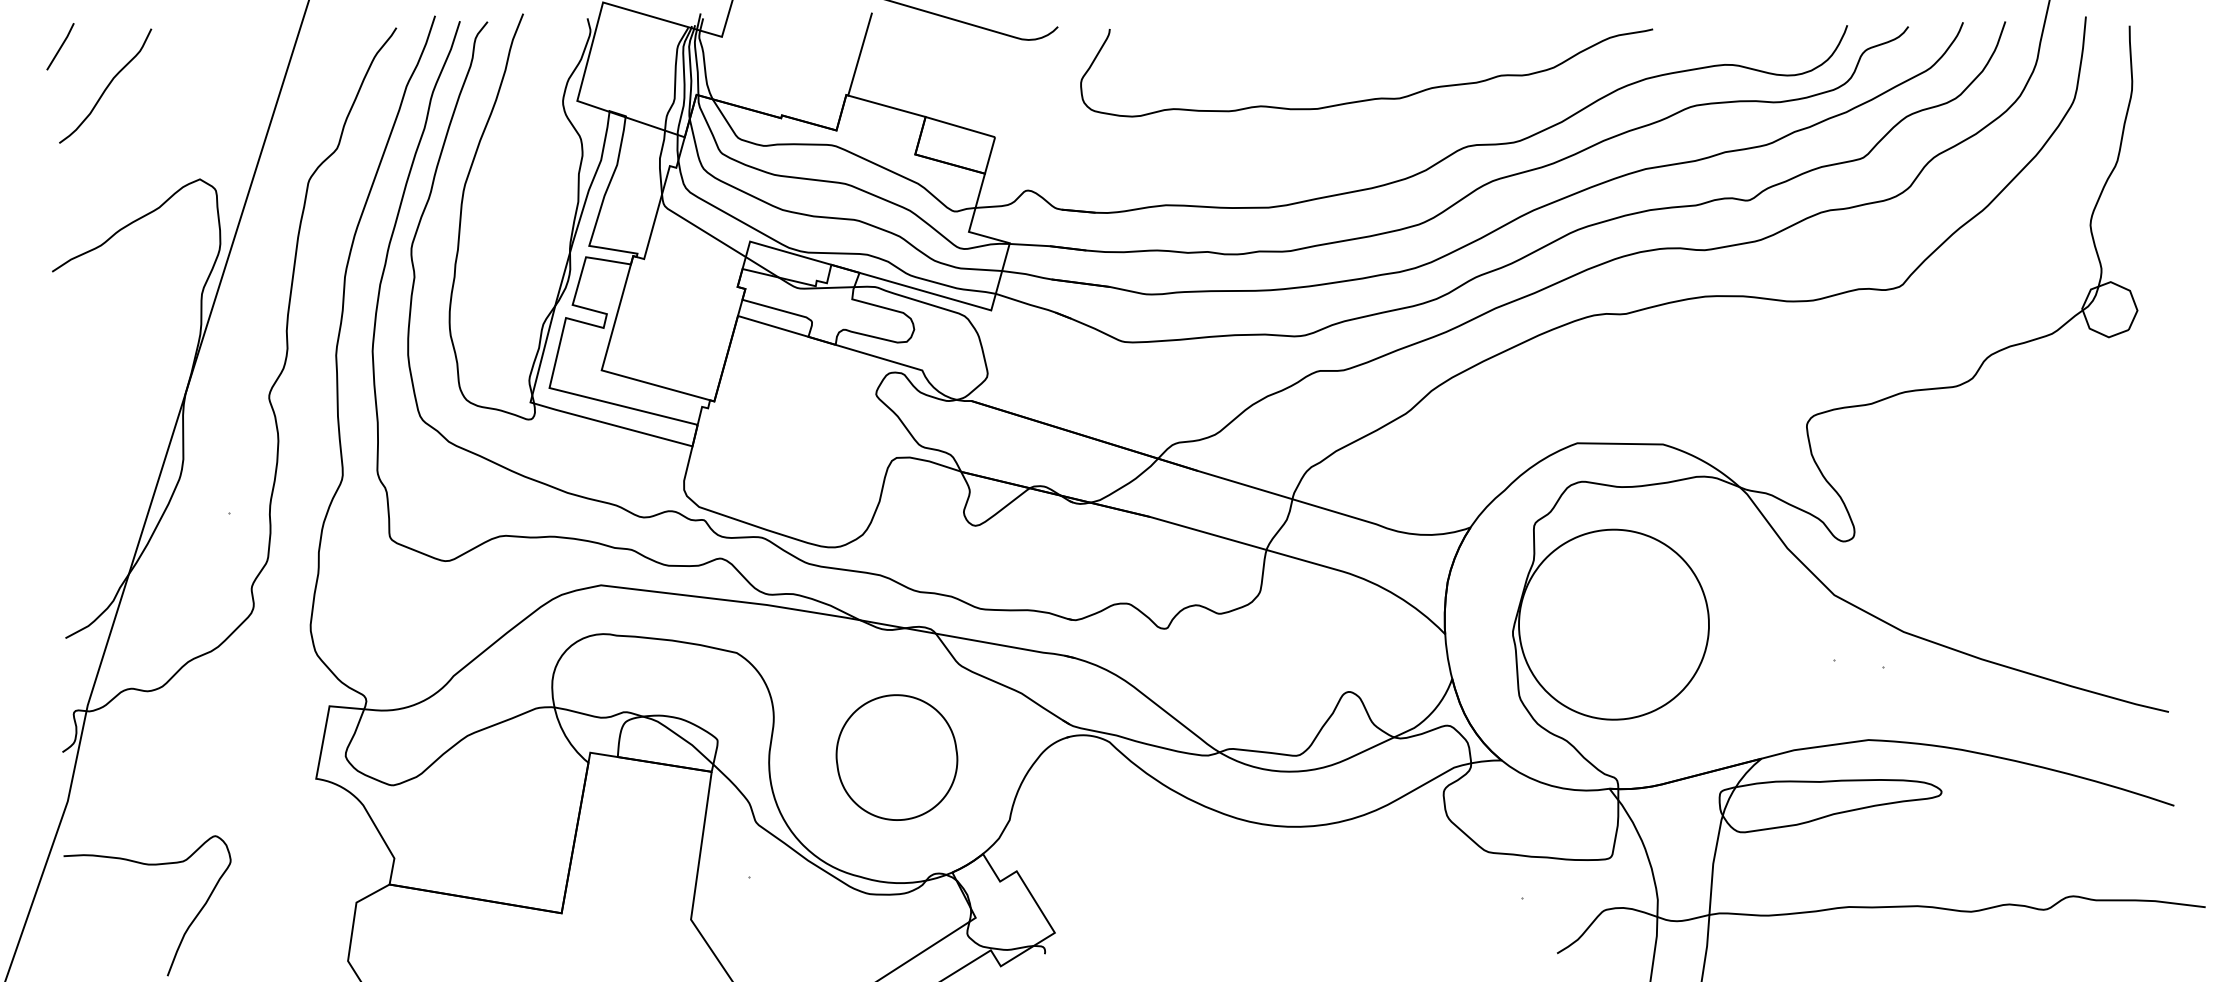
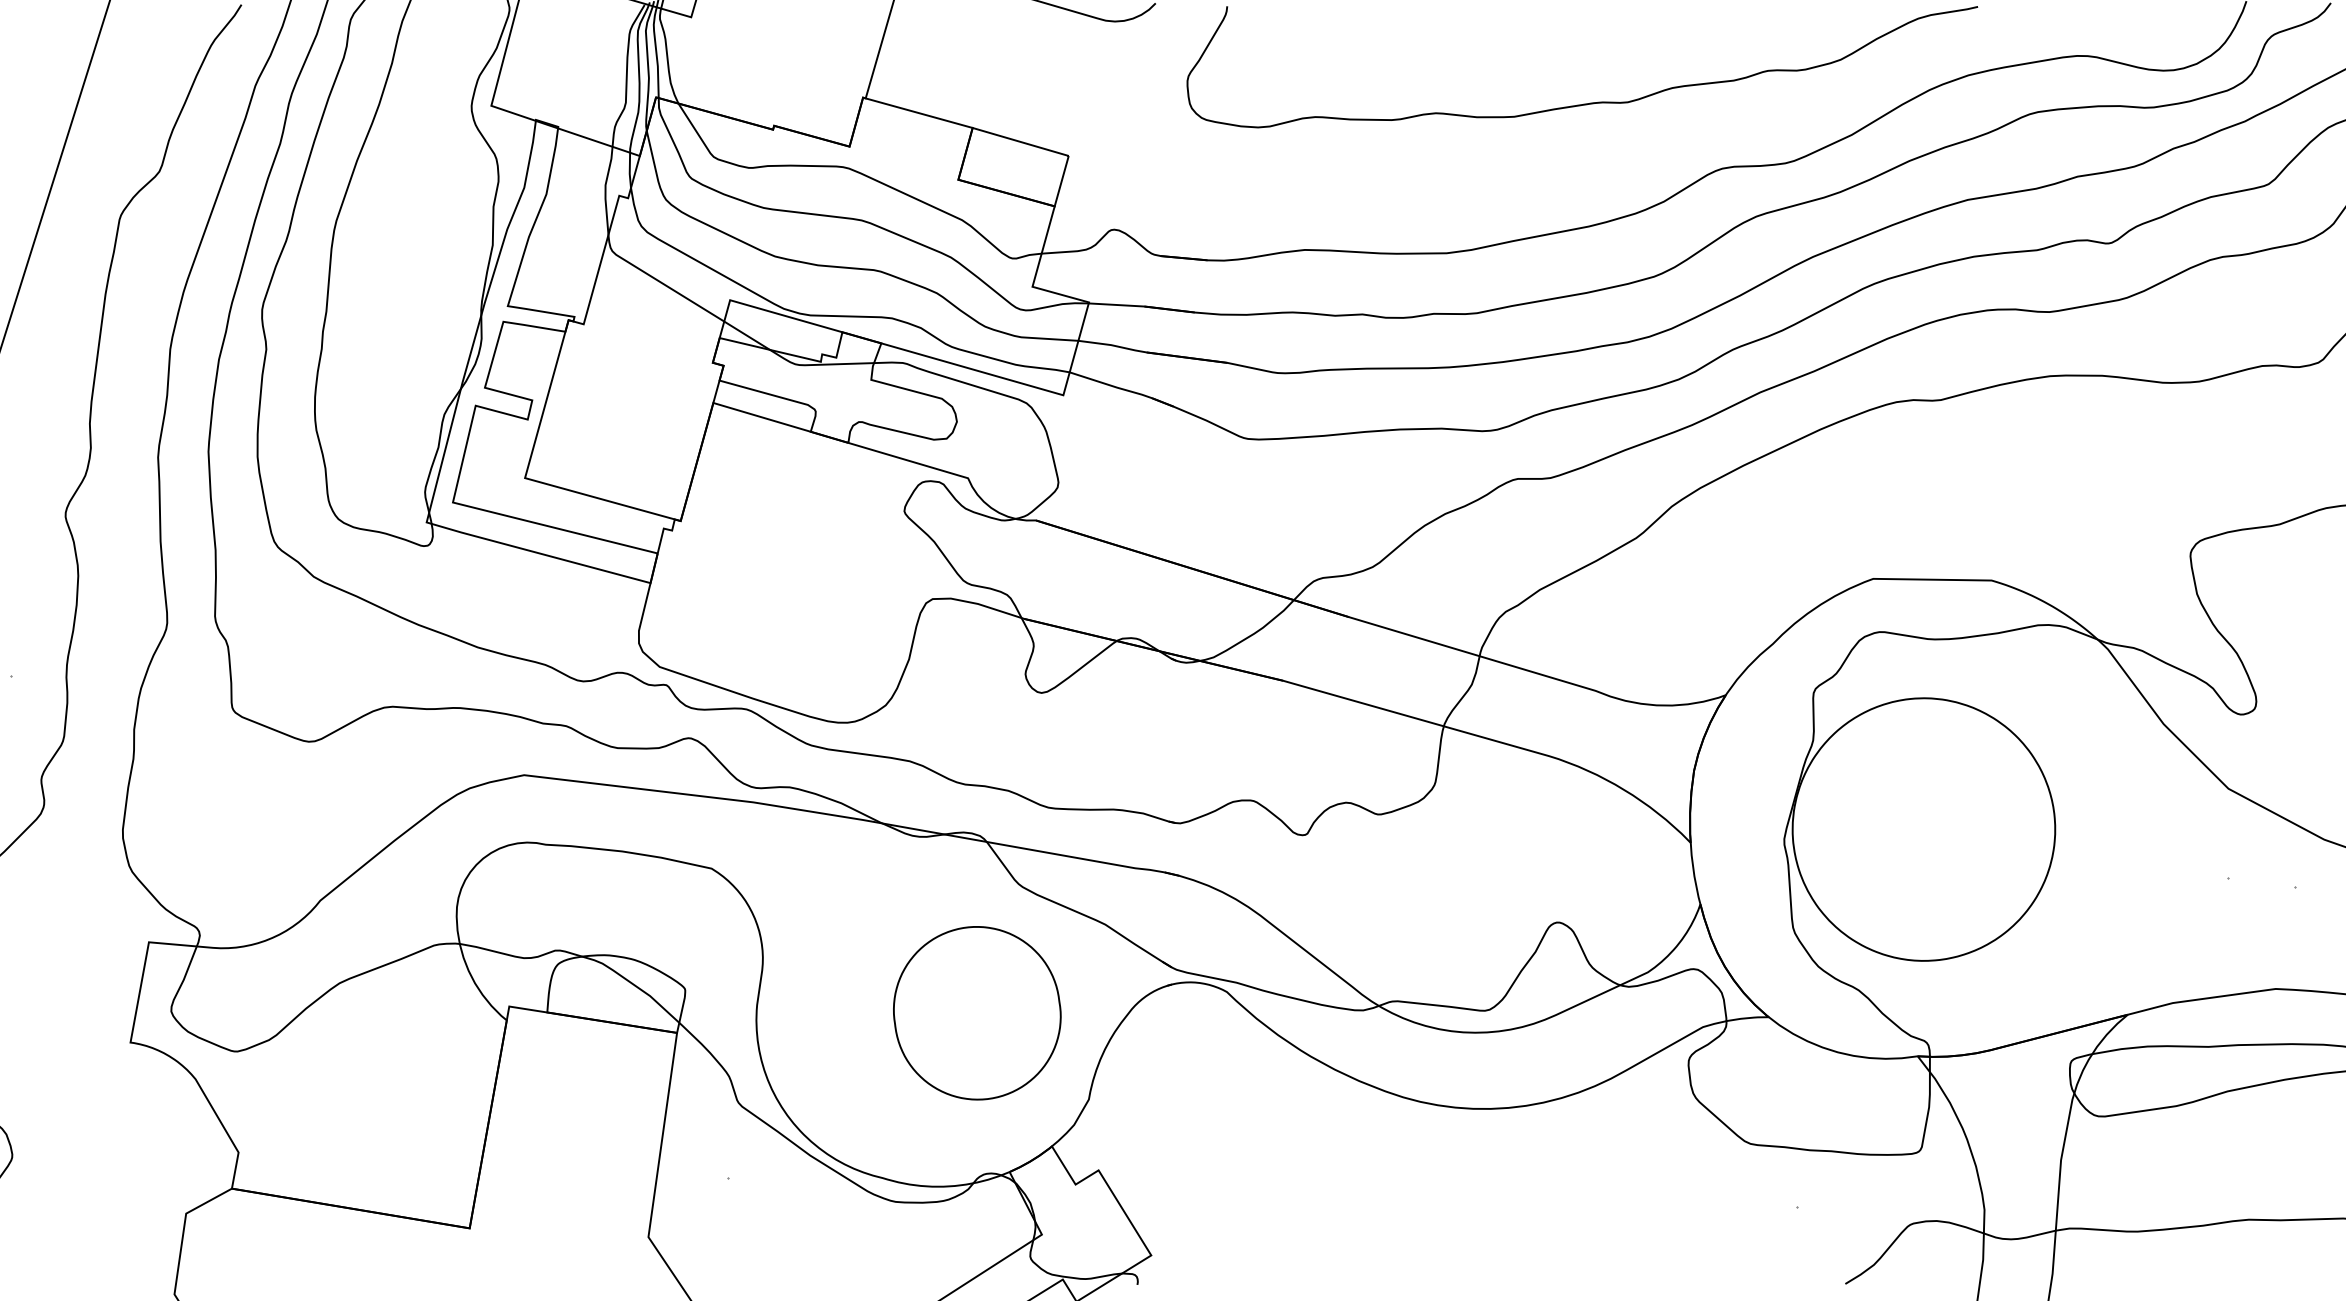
part: (896, 757) -> (976, 1013), moved

